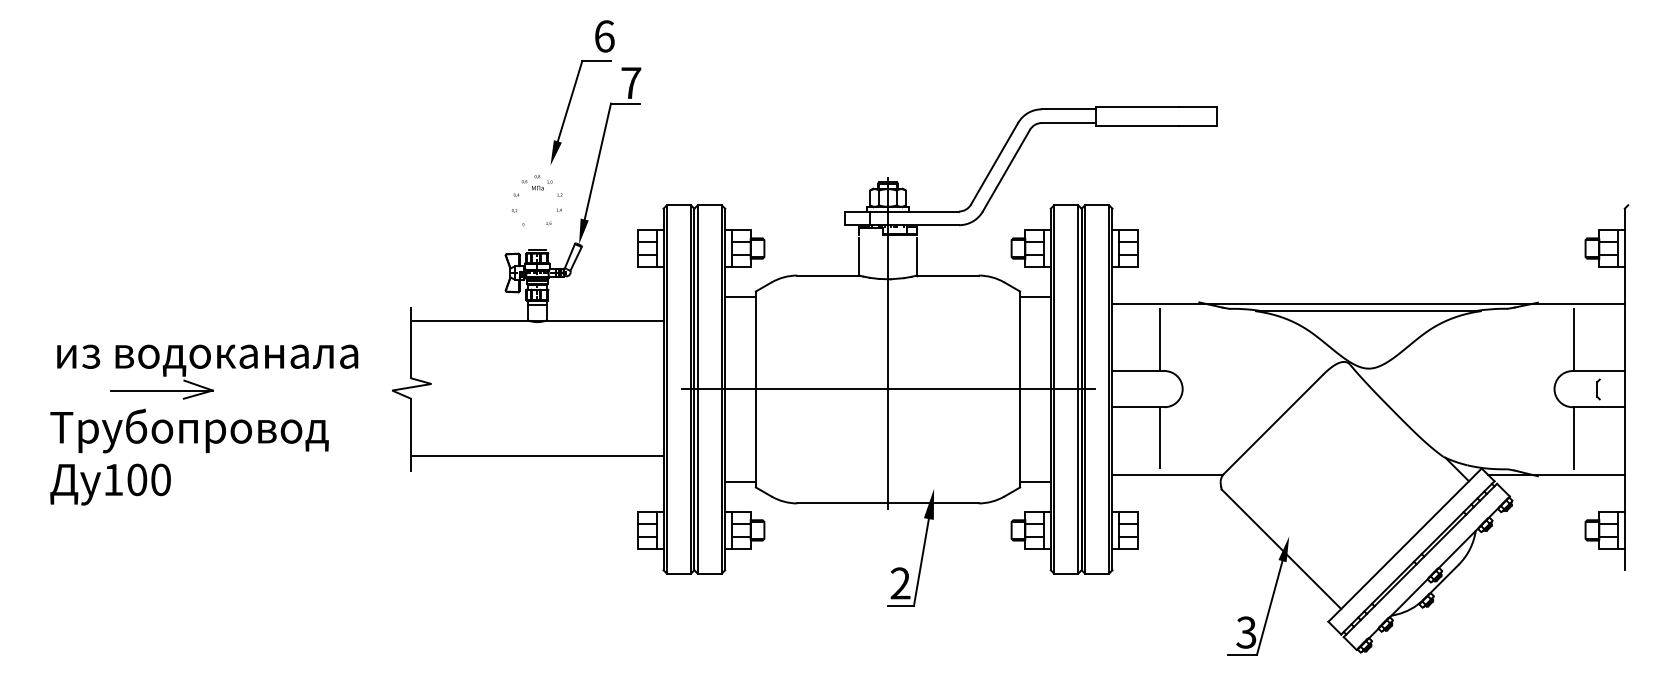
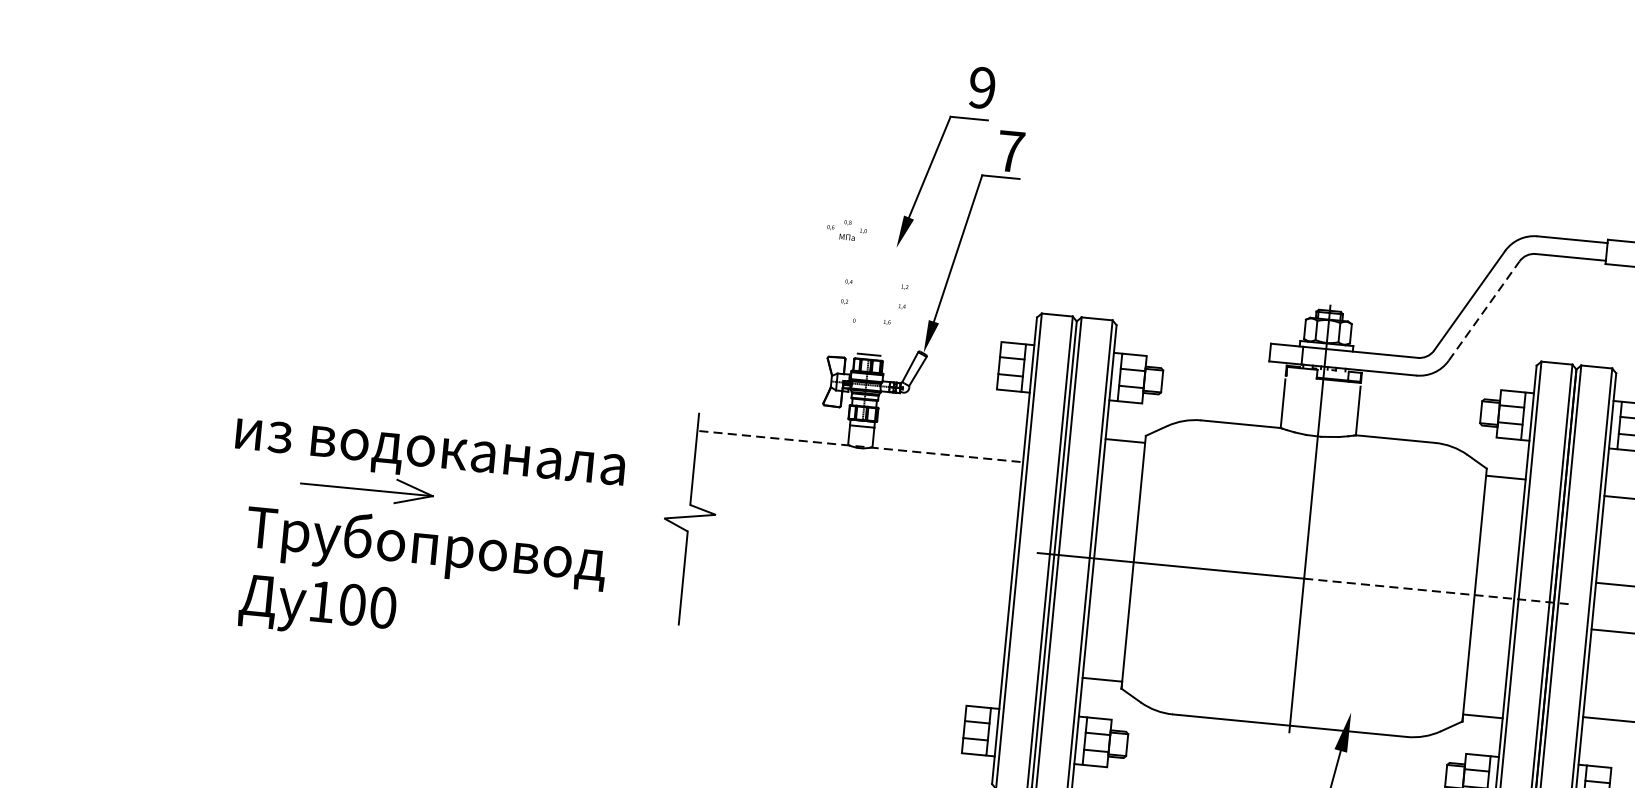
text: (604, 36) -> (982, 88), 6 -> 9
line: (1006, 170) -> (1484, 310), solid -> dashed
text: (536, 182) -> (846, 229), moved
line: (538, 320) -> (861, 446), solid -> dashed
line: (991, 389) -> (1437, 591), solid -> dashed
text: (189, 456) -> (422, 581), moved
line: (537, 456) -> (843, 621), removed

